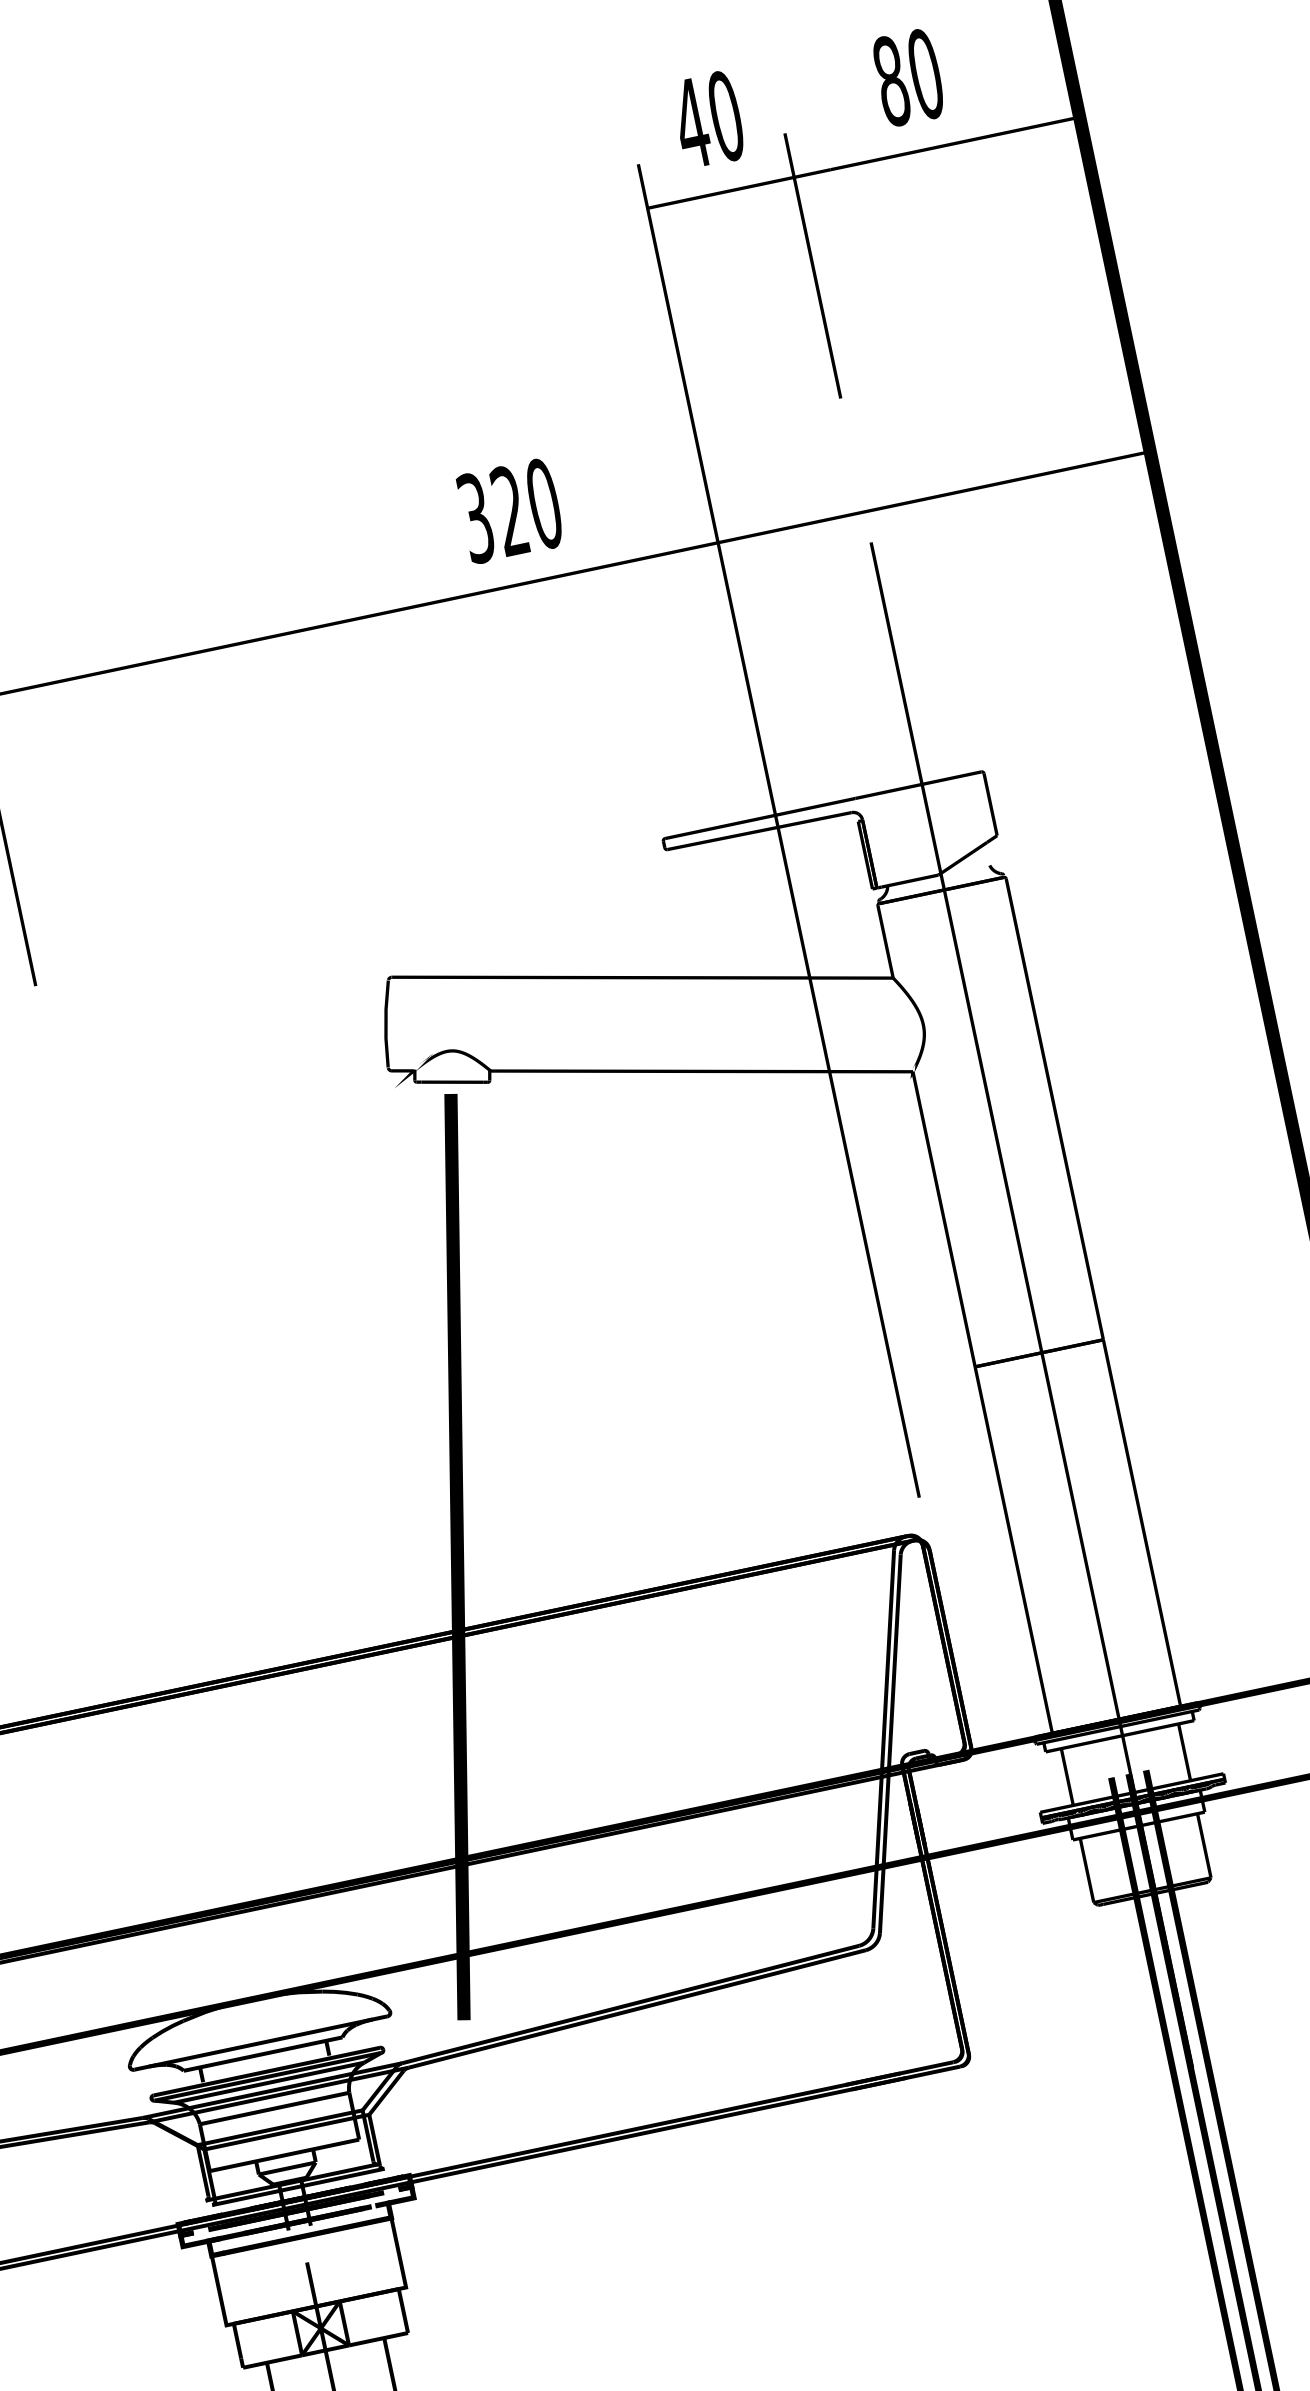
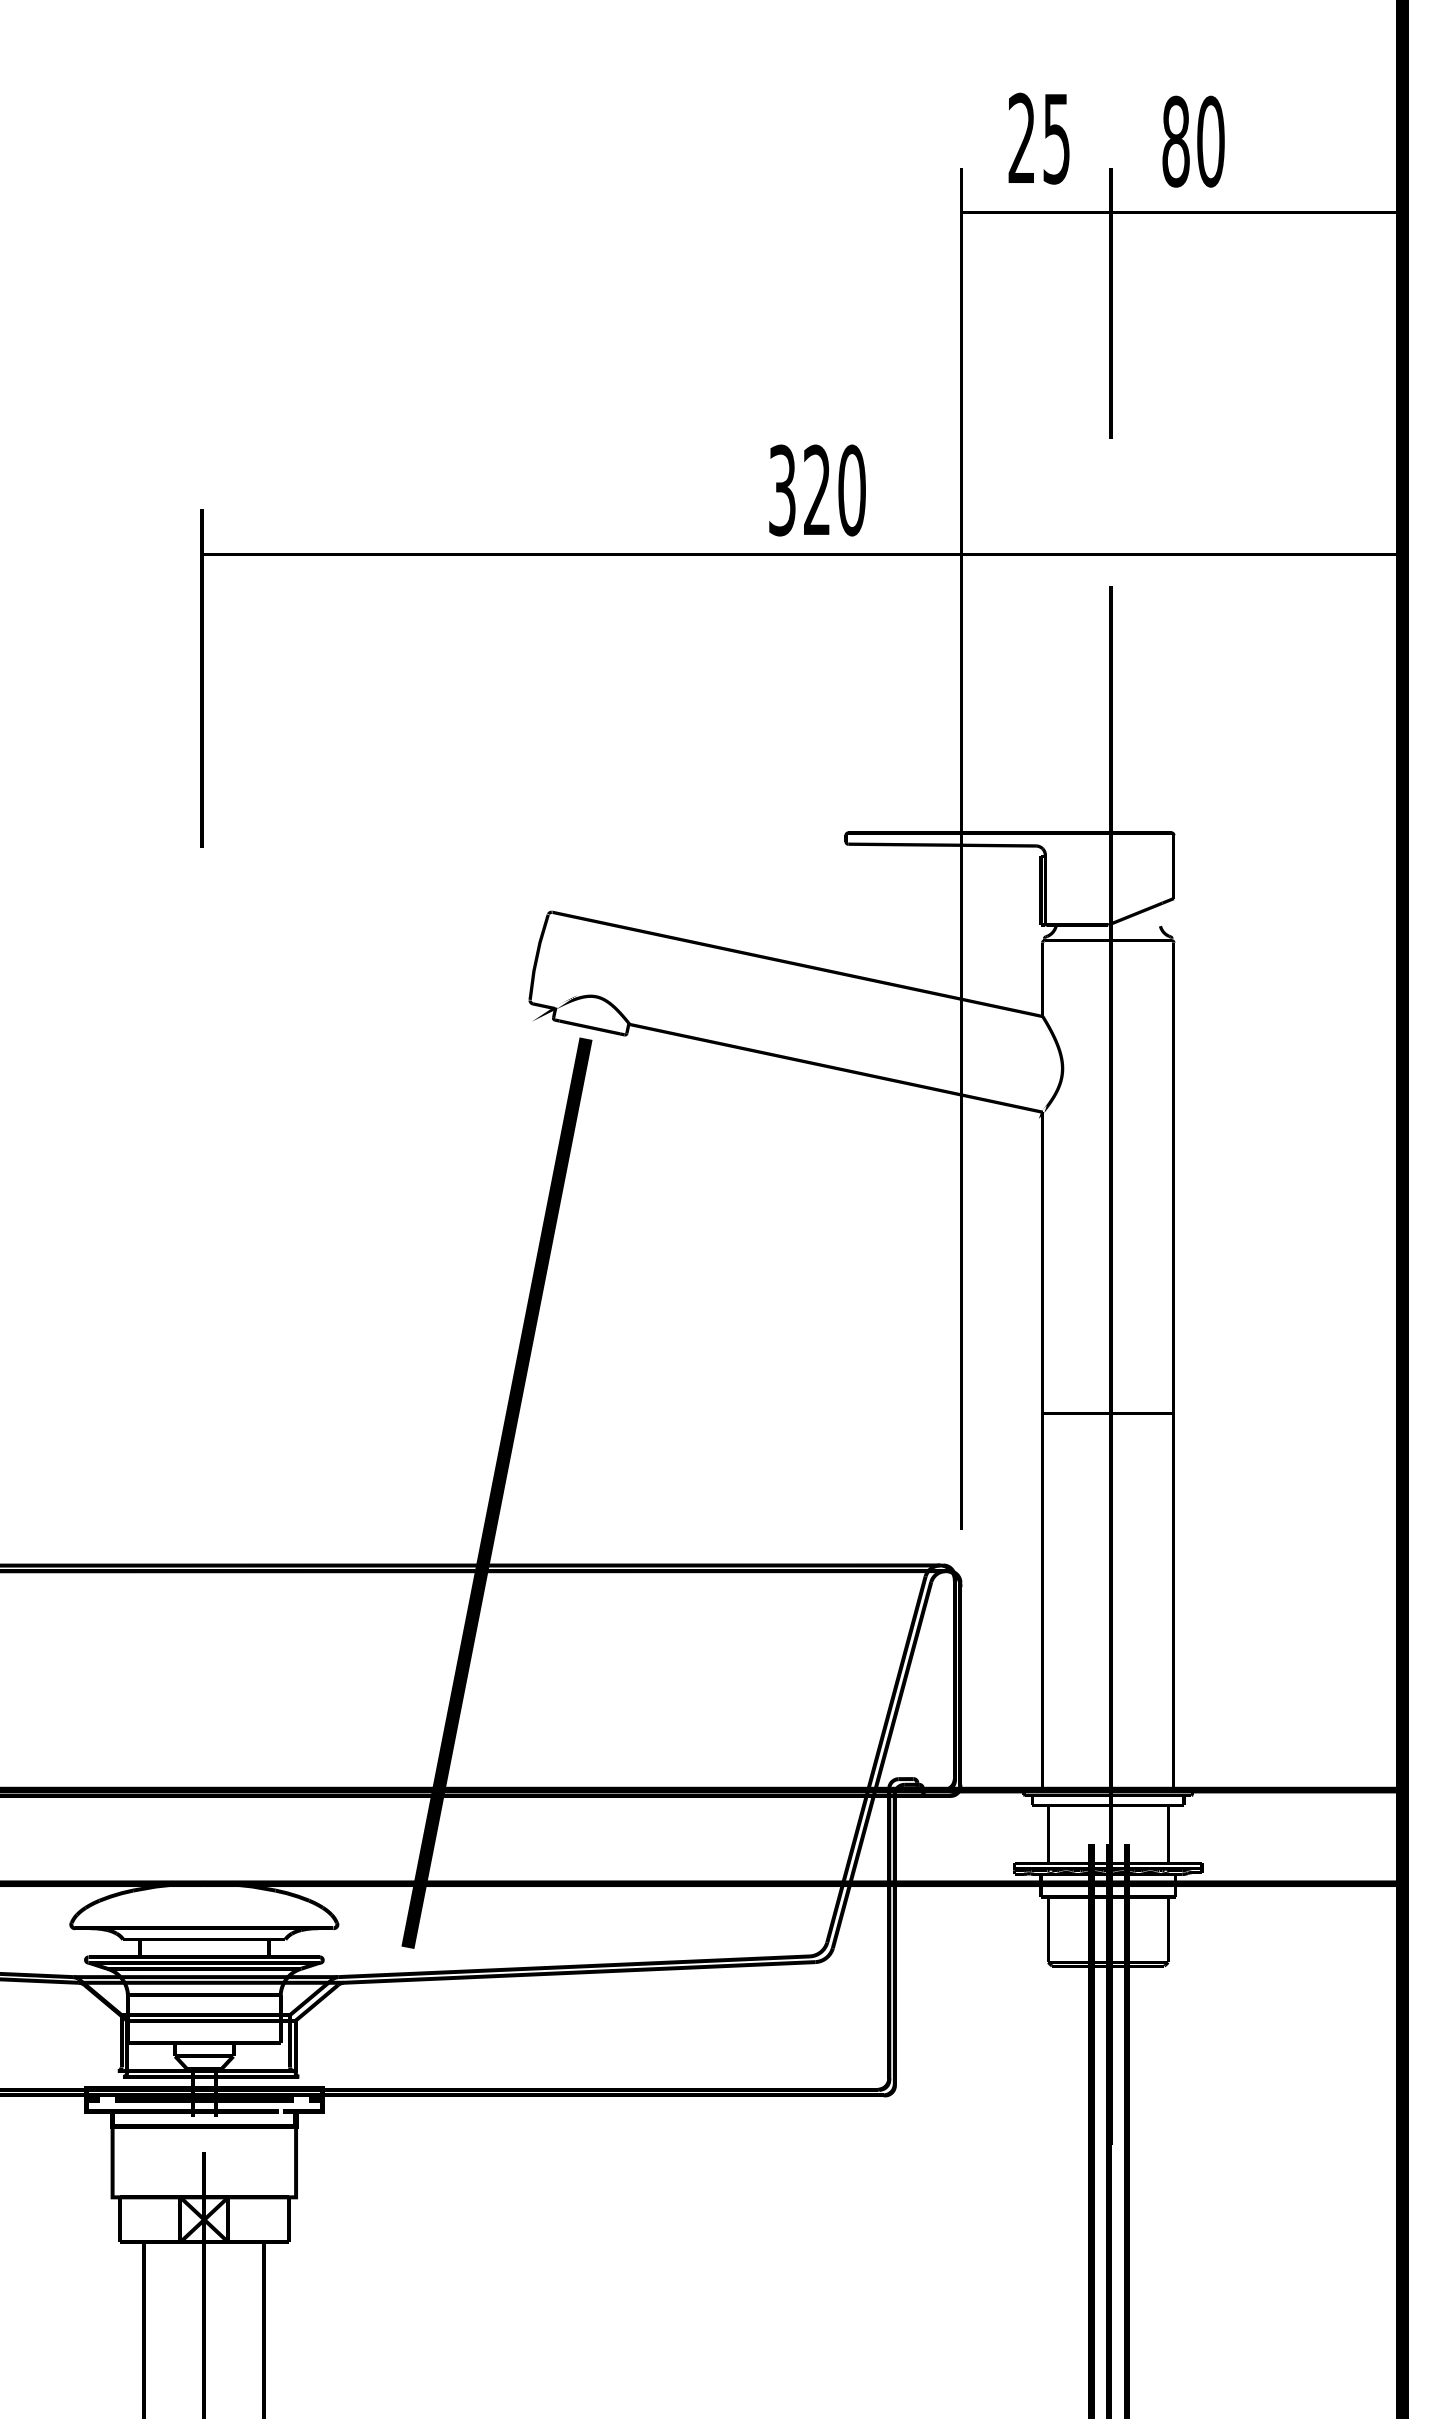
text: (908, 77) -> (1193, 141), moved
text: (708, 119) -> (1038, 138), 40 -> 25
text: (510, 510) -> (817, 490), moved

